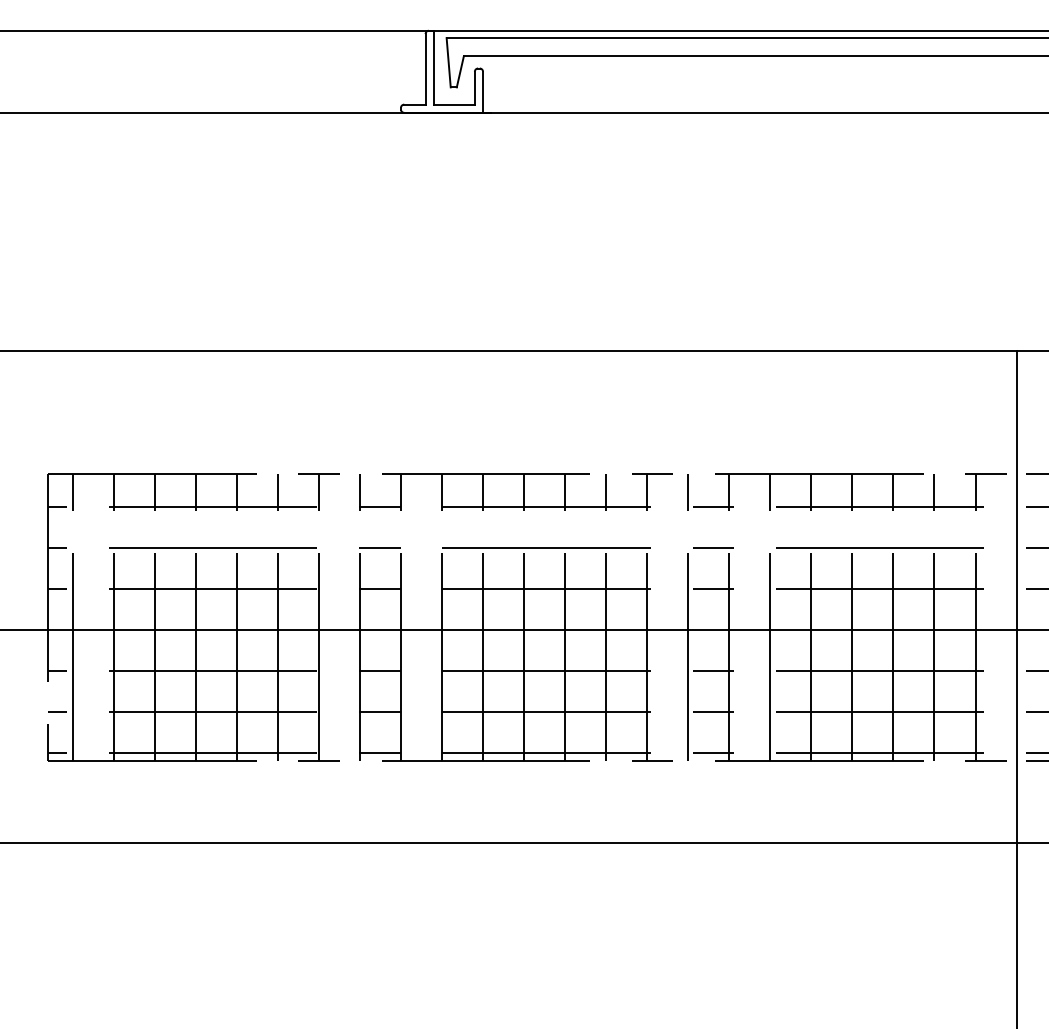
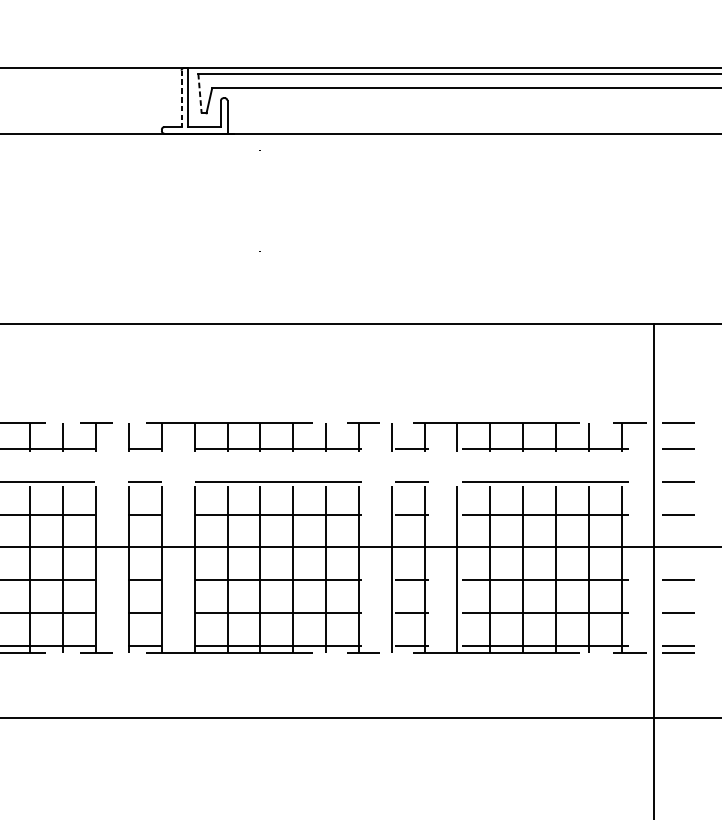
line: (448, 62) -> (199, 93), solid -> dashed
line: (425, 69) -> (181, 99), solid -> dashed

